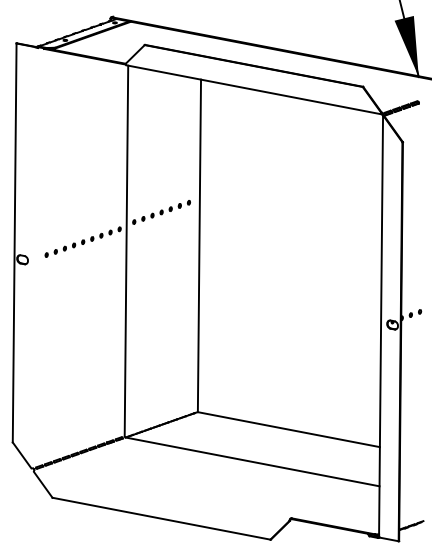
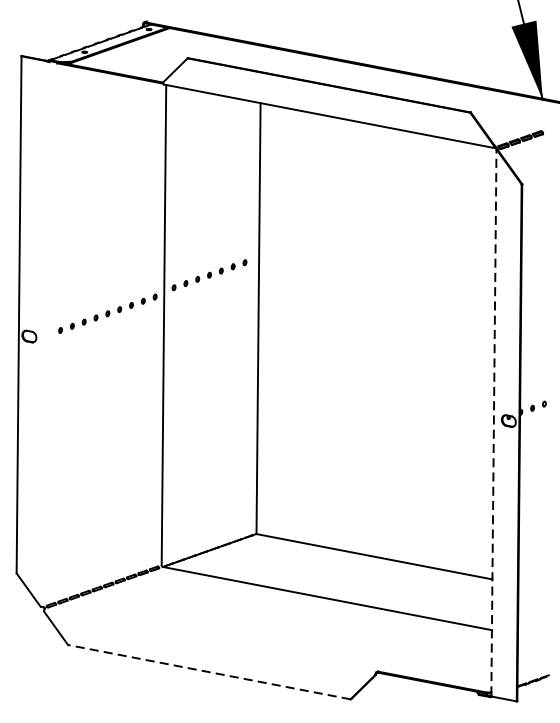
line: (381, 325) -> (494, 421), solid -> dashed
line: (161, 518) -> (209, 671), solid -> dashed

